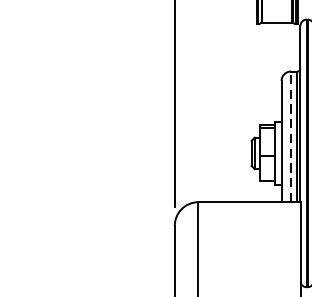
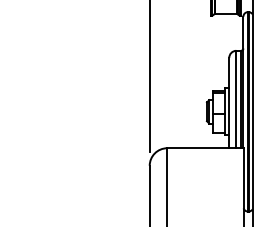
line: (291, 136) -> (236, 99), dashed -> solid

